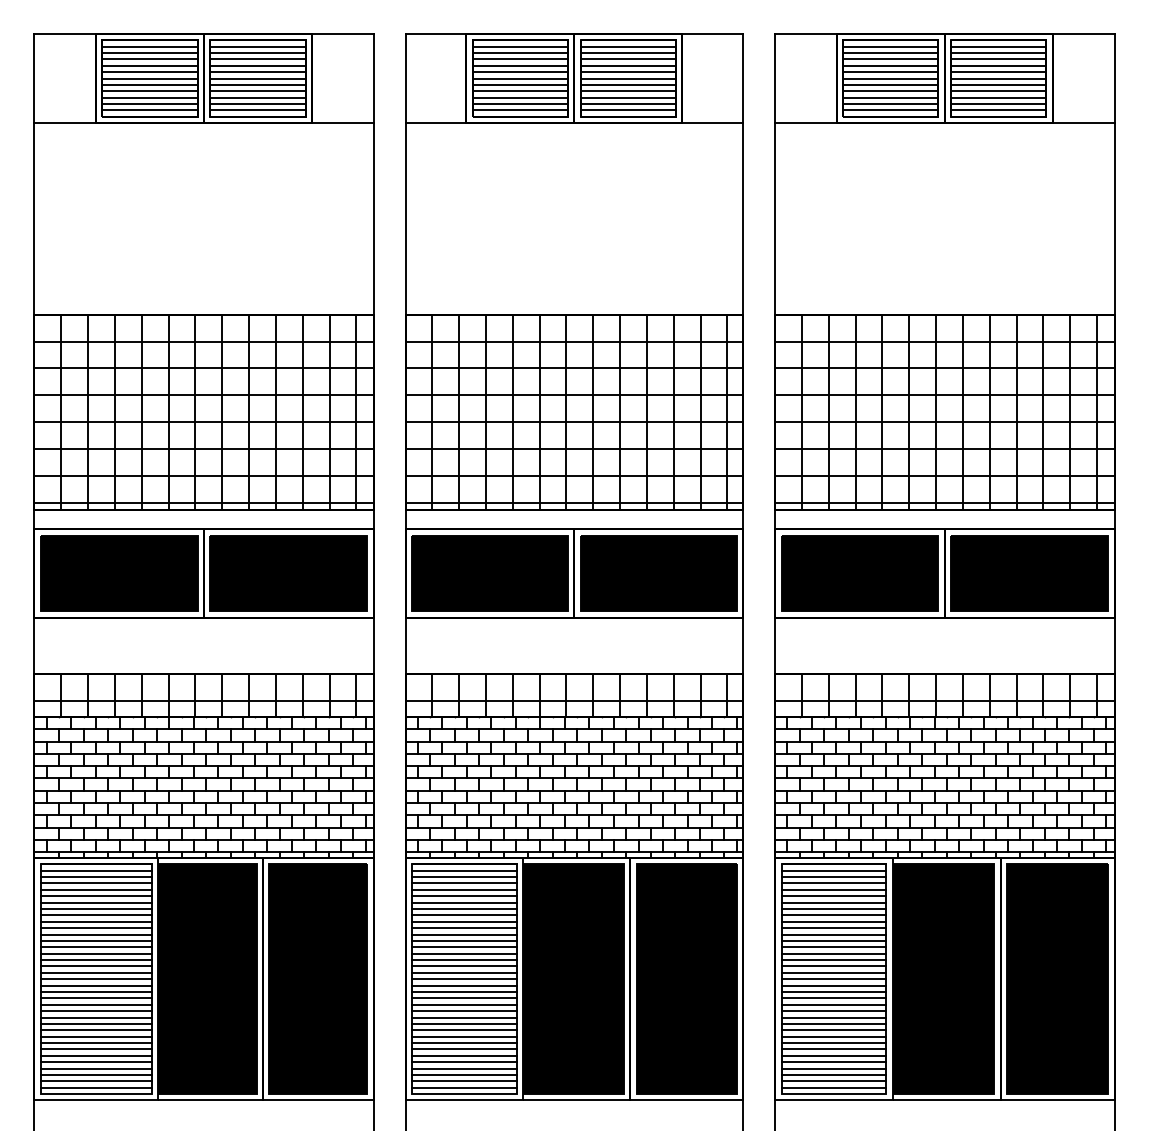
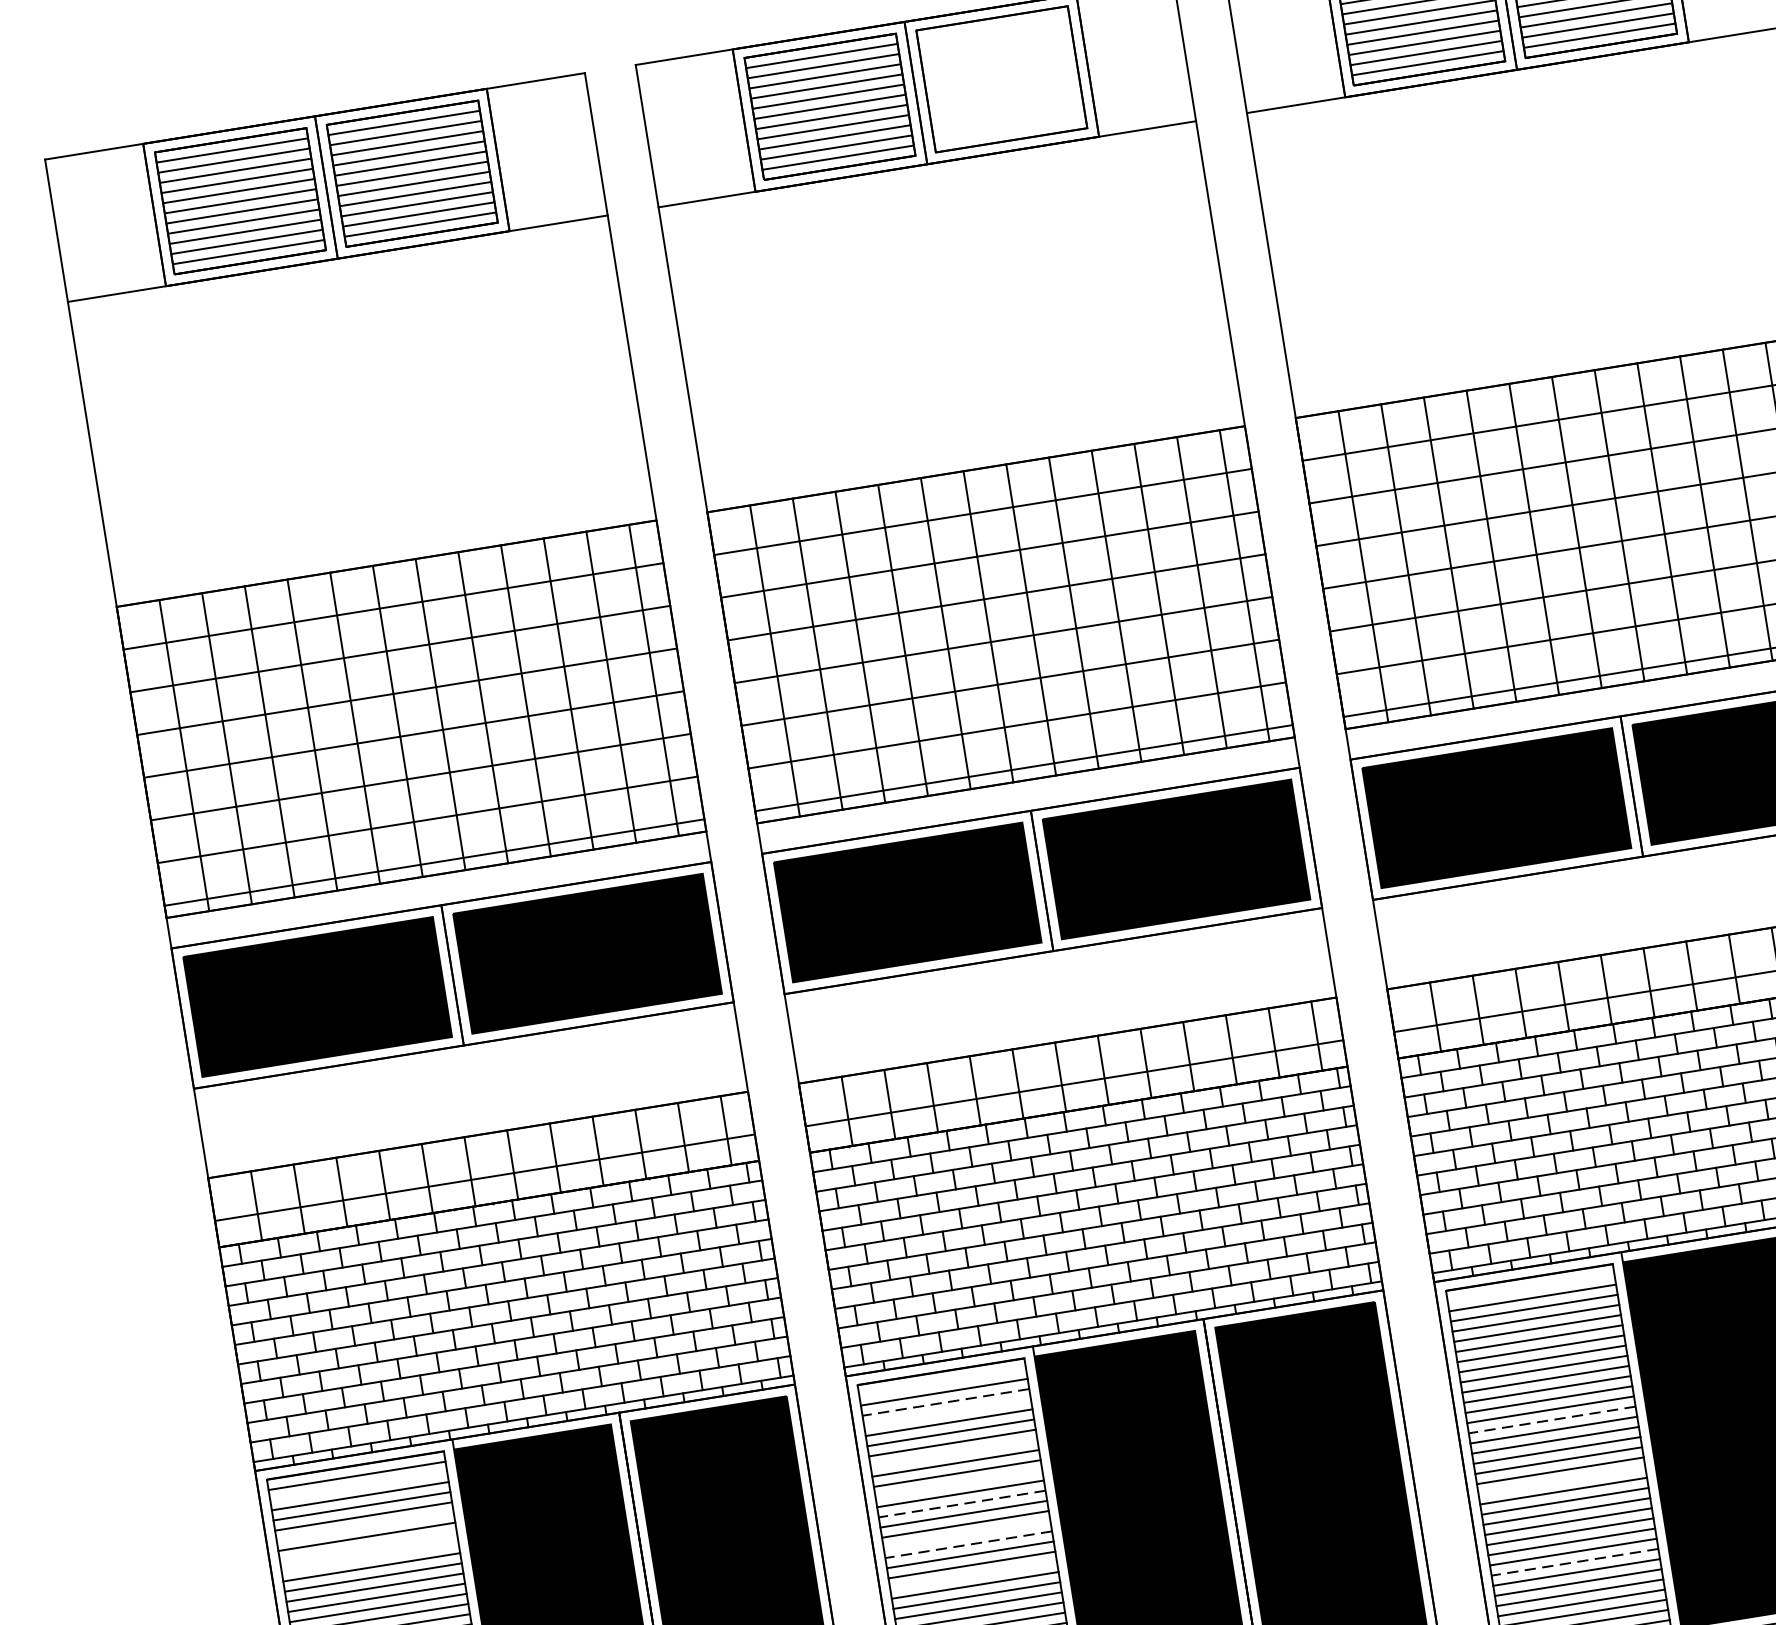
hatch: (627, 78) -> (1000, 79), removed
line: (463, 870) -> (941, 1382), removed
line: (833, 870) -> (1530, 1287), removed
line: (96, 877) -> (358, 1486), removed
line: (463, 883) -> (944, 1402), solid -> dashed
line: (463, 889) -> (946, 1412), removed
line: (96, 902) -> (365, 1526), removed
line: (96, 915) -> (368, 1547), removed
line: (463, 915) -> (952, 1453), removed
line: (96, 921) -> (370, 1556), removed
line: (463, 934) -> (957, 1483), removed
line: (463, 947) -> (961, 1504), solid -> dashed
line: (833, 953) -> (1551, 1419), solid -> dashed
line: (463, 966) -> (965, 1534), removed
line: (463, 972) -> (967, 1544), solid -> dashed
line: (463, 991) -> (972, 1574), removed
line: (833, 991) -> (1561, 1480), removed
line: (833, 1043) -> (1574, 1563), solid -> dashed

